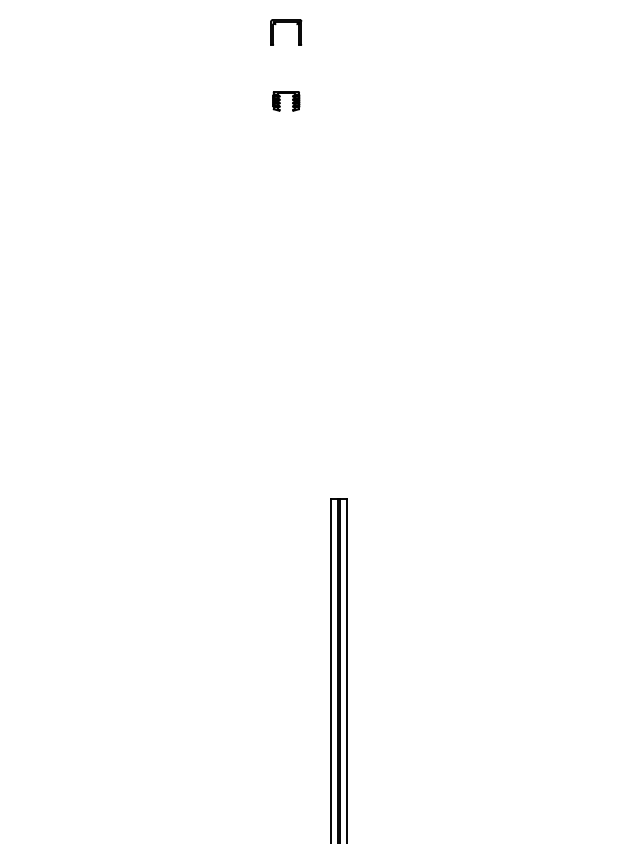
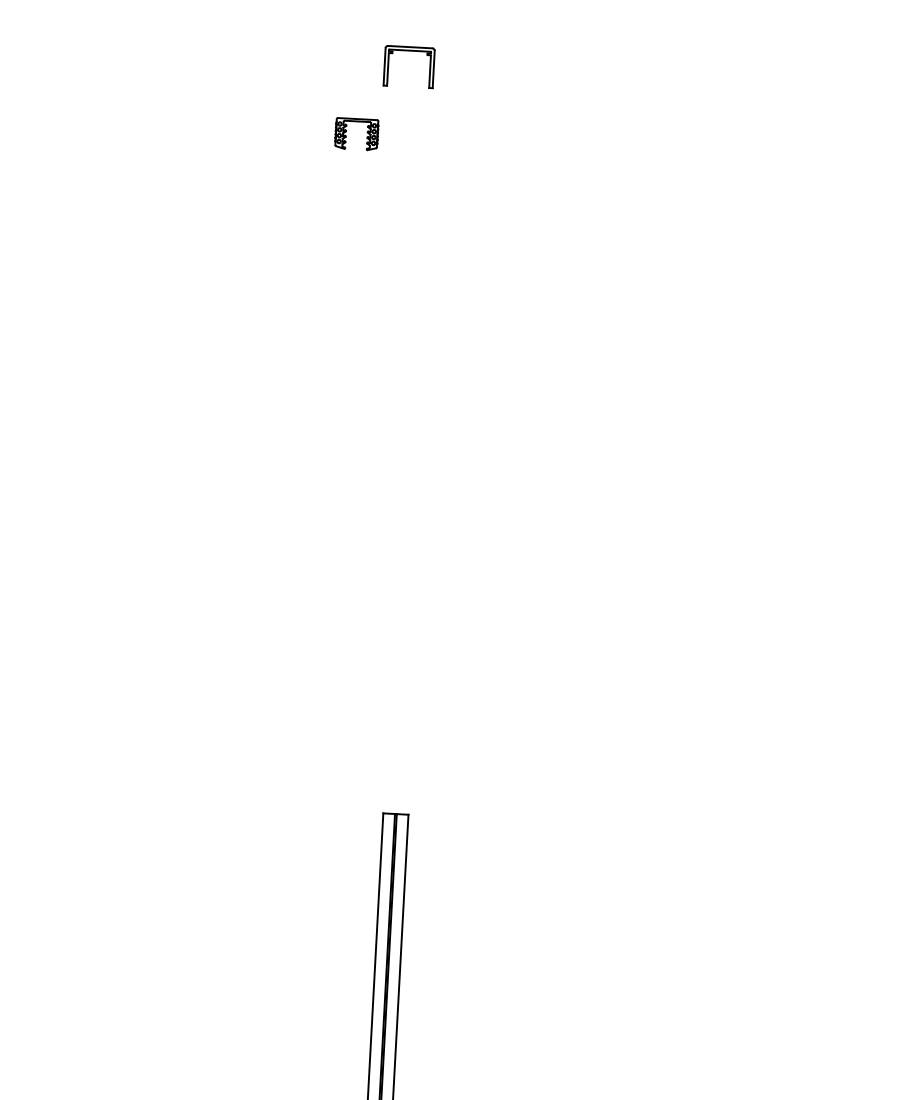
part: (286, 22) -> (410, 51), moved
part: (280, 100) -> (347, 132), moved

